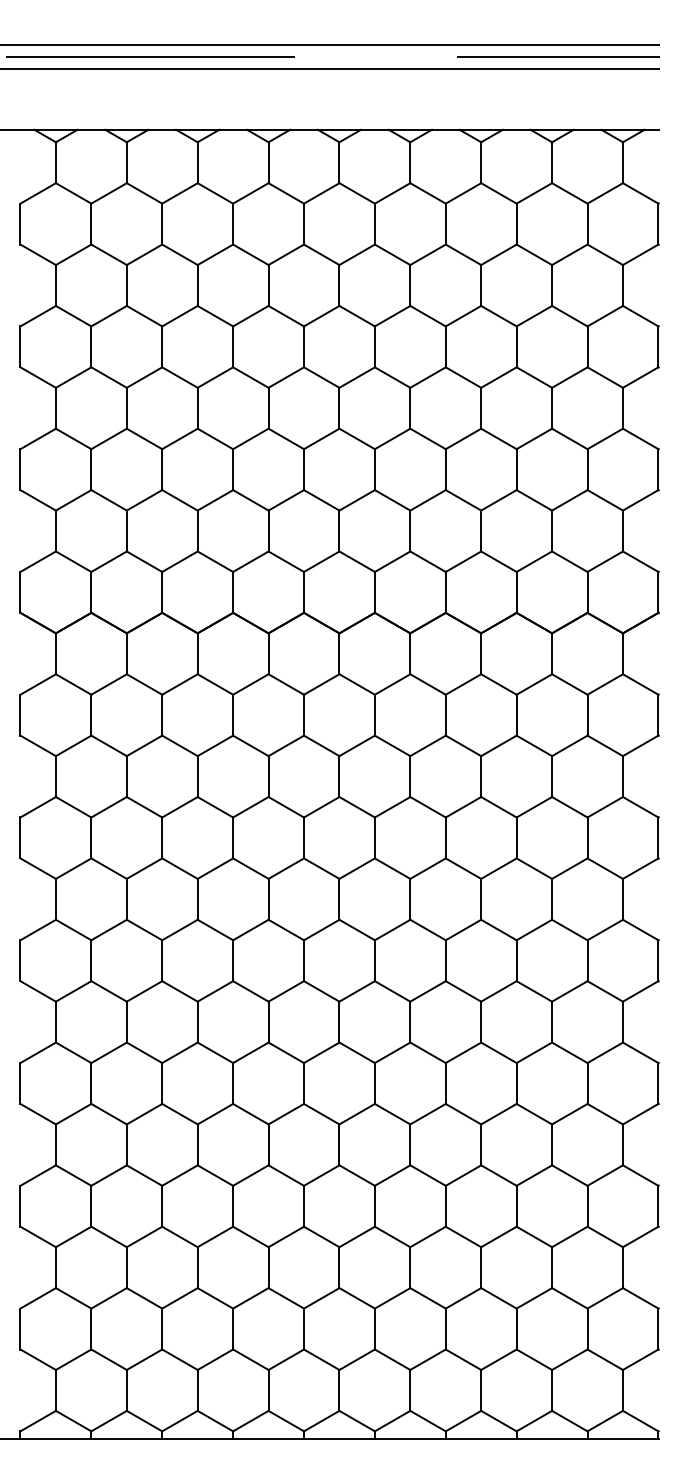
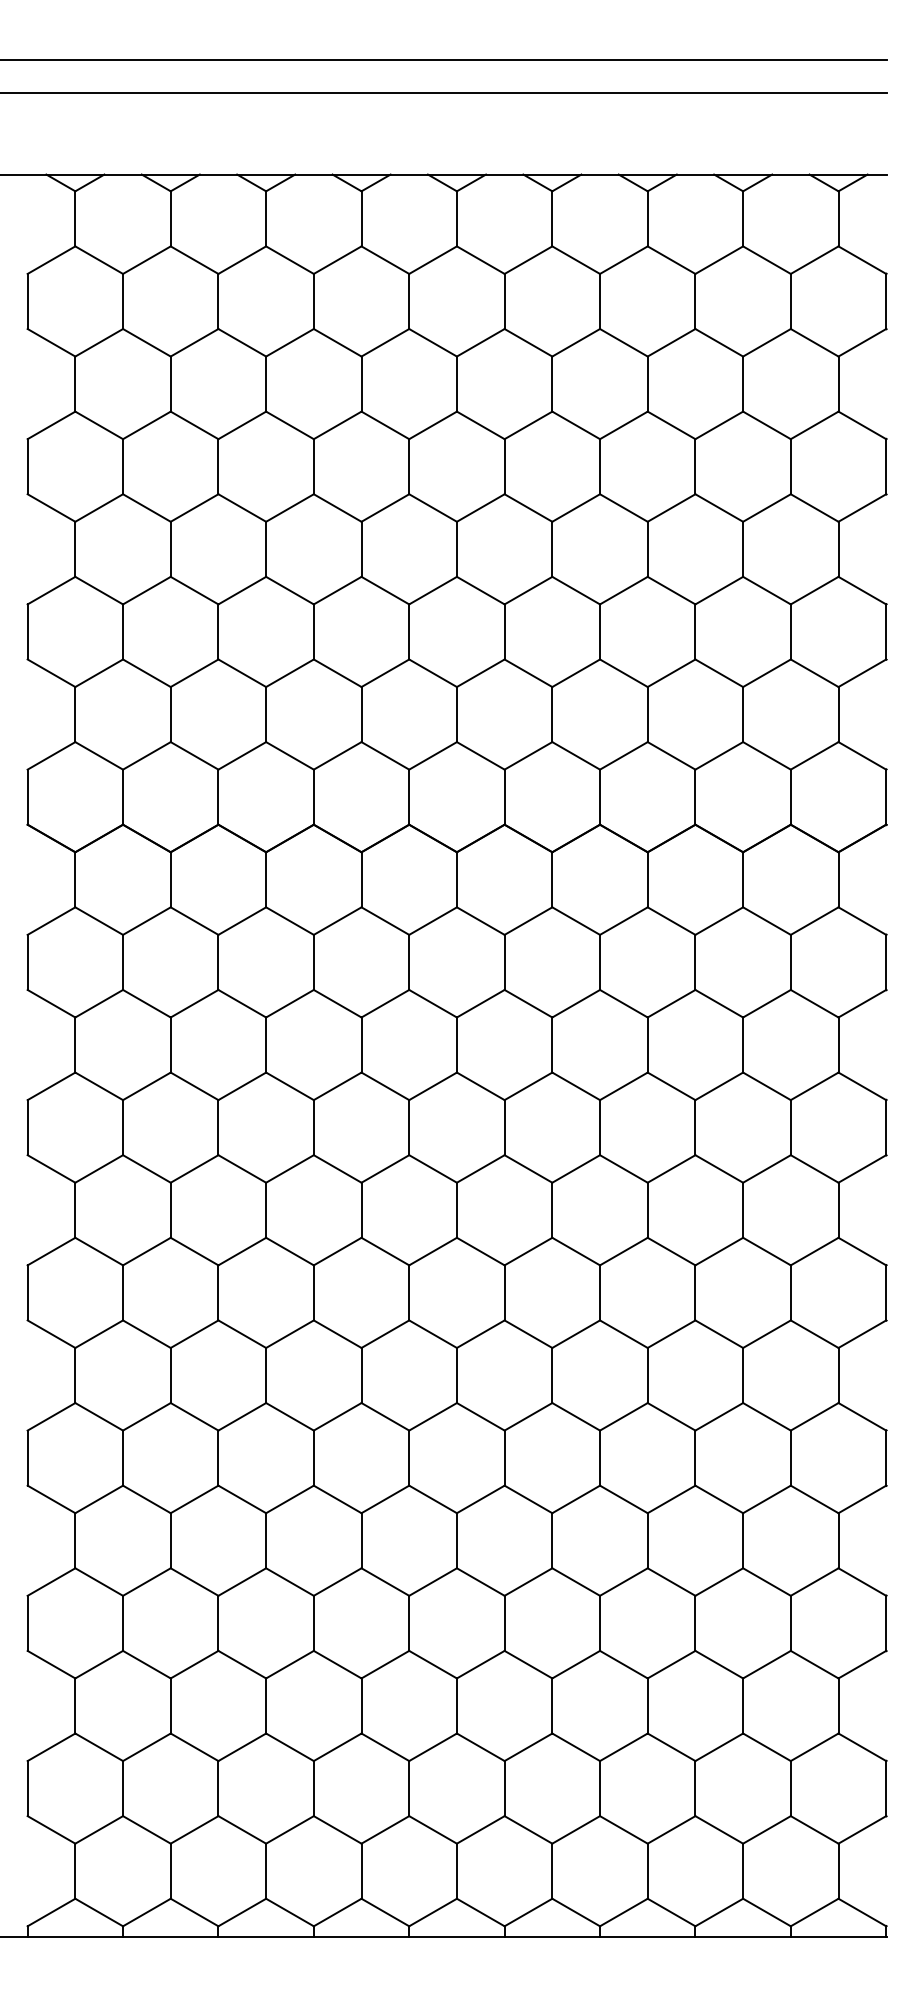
line: (150, 56) -> (202, 76), removed
line: (558, 56) -> (751, 75), removed

